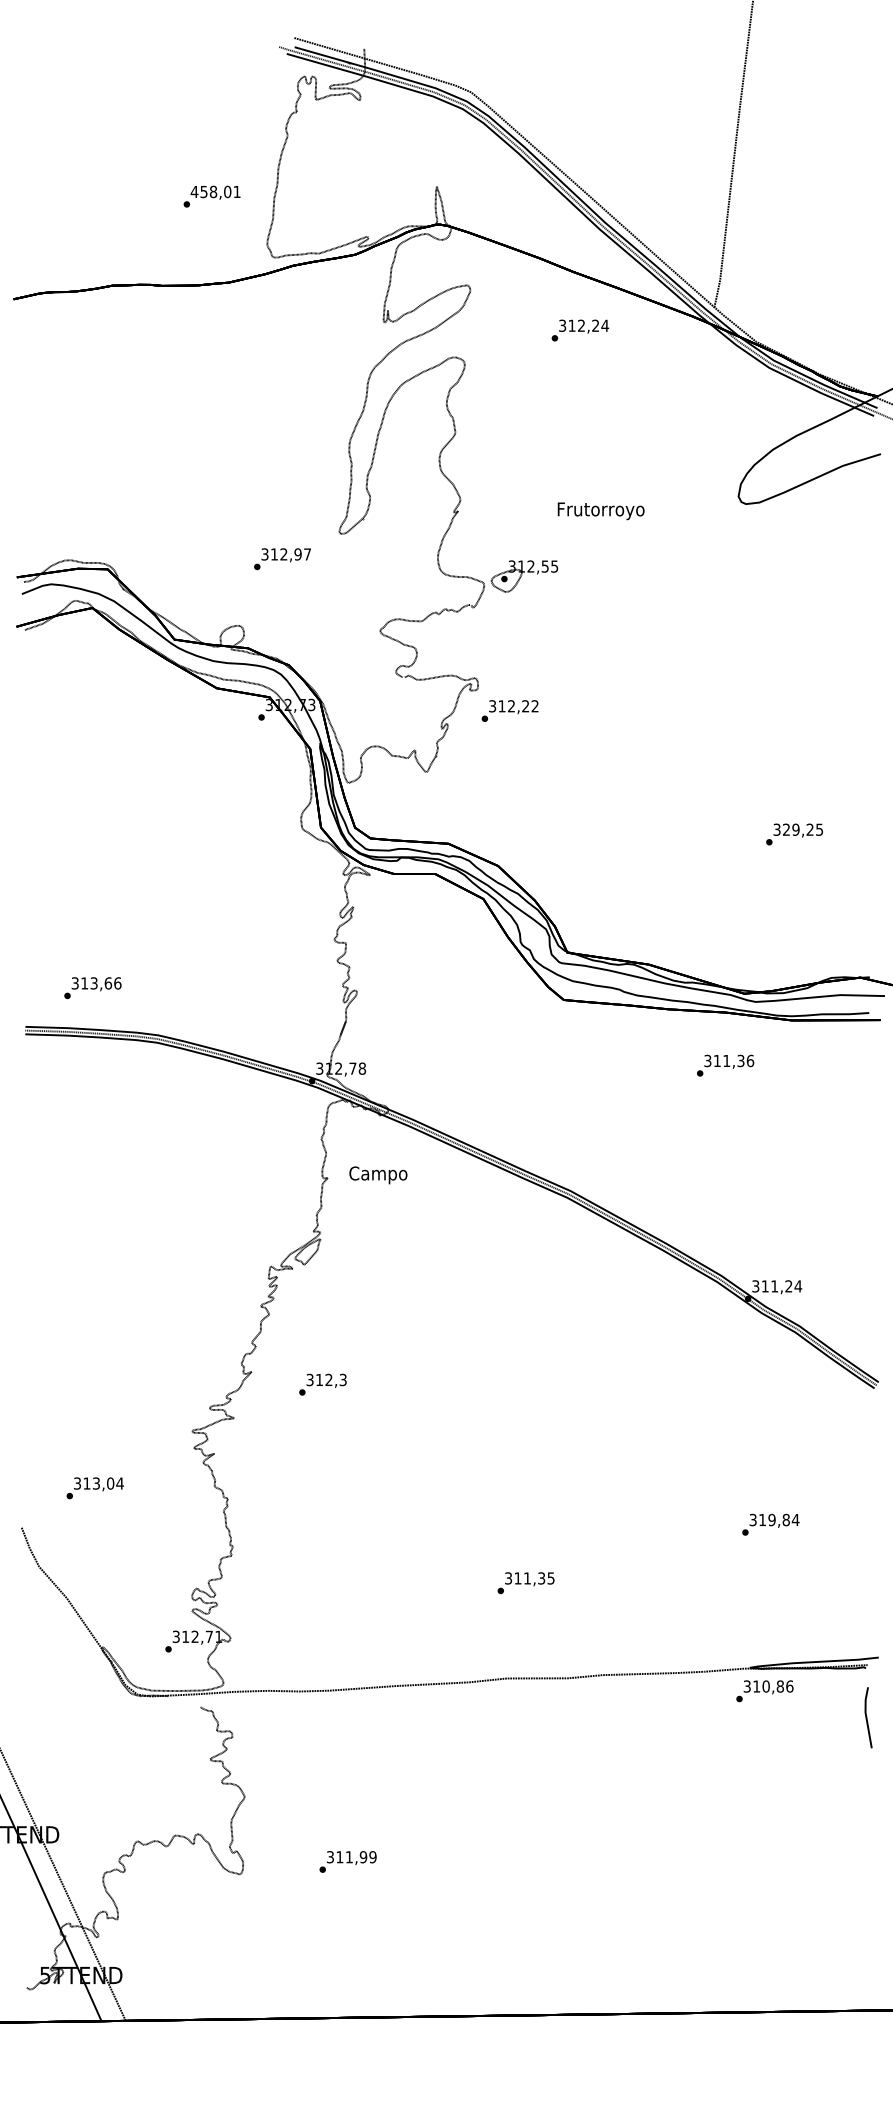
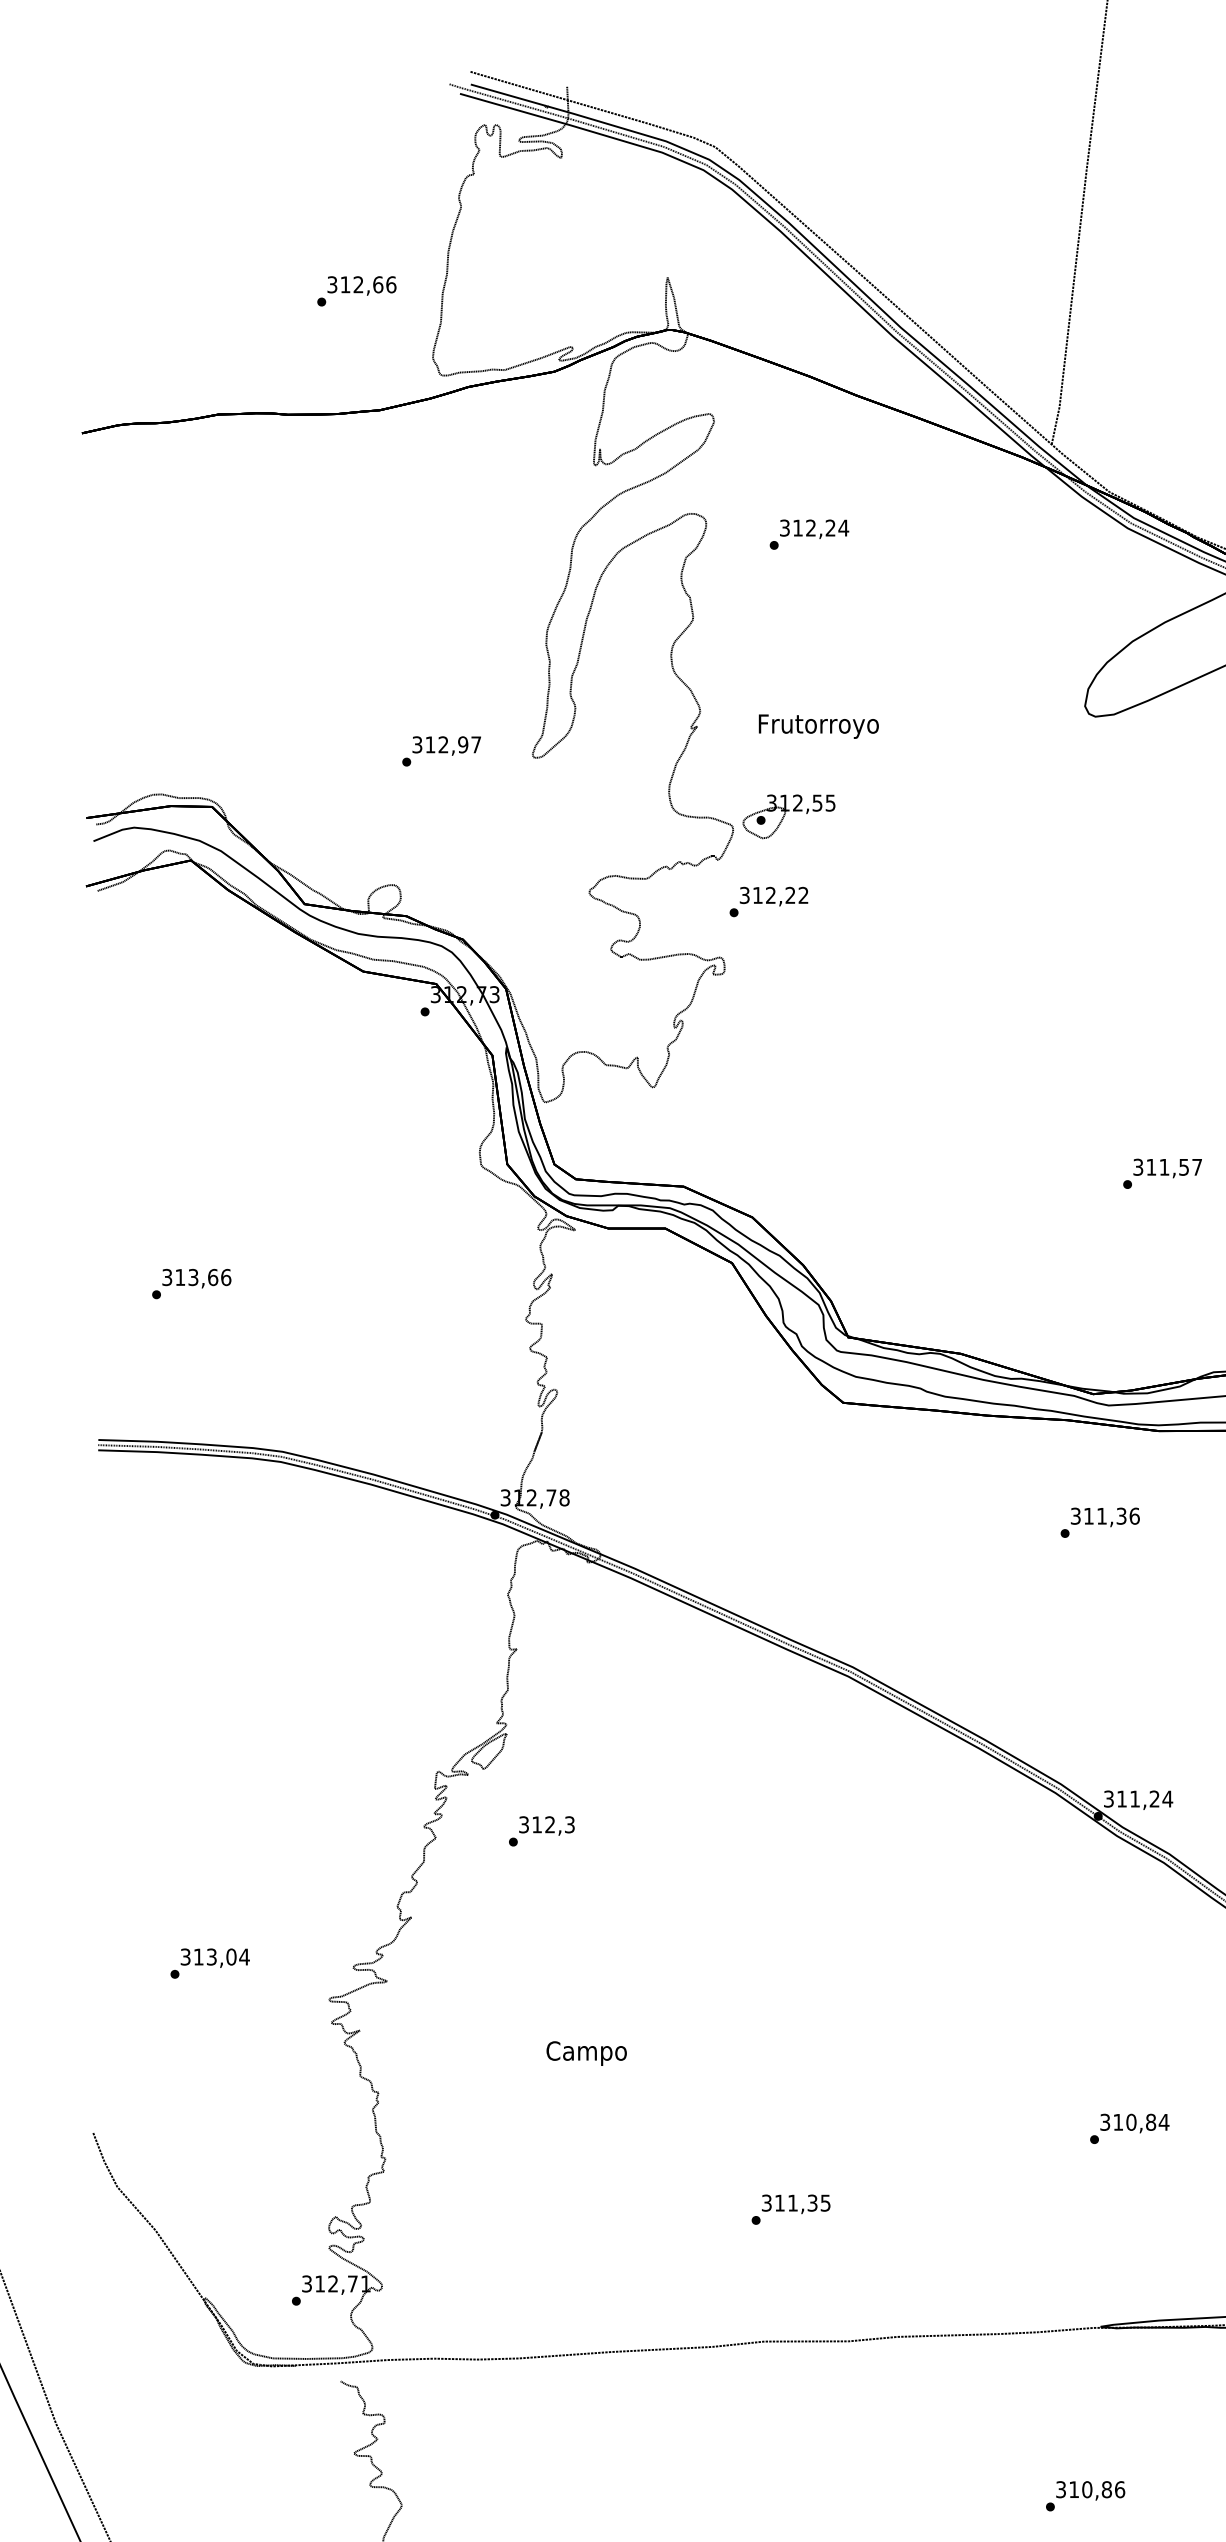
text: (215, 191) -> (361, 284), 458,01 -> 312,66
text: (580, 330) -> (809, 534), moved
text: (600, 511) -> (817, 726), moved
text: (282, 559) -> (441, 751), moved
text: (509, 710) -> (768, 901), moved
text: (802, 829) -> (1173, 1166), 329,25 -> 311,57
text: (92, 987) -> (191, 1283), moved
text: (725, 1065) -> (1100, 1522), moved
text: (378, 1175) -> (586, 2053), moved
text: (322, 1384) -> (541, 1831), moved
text: (94, 1488) -> (209, 1963), moved
text: (771, 1520) -> (1130, 2122), 319,84 -> 310,84
text: (764, 1691) -> (1084, 2496), moved

